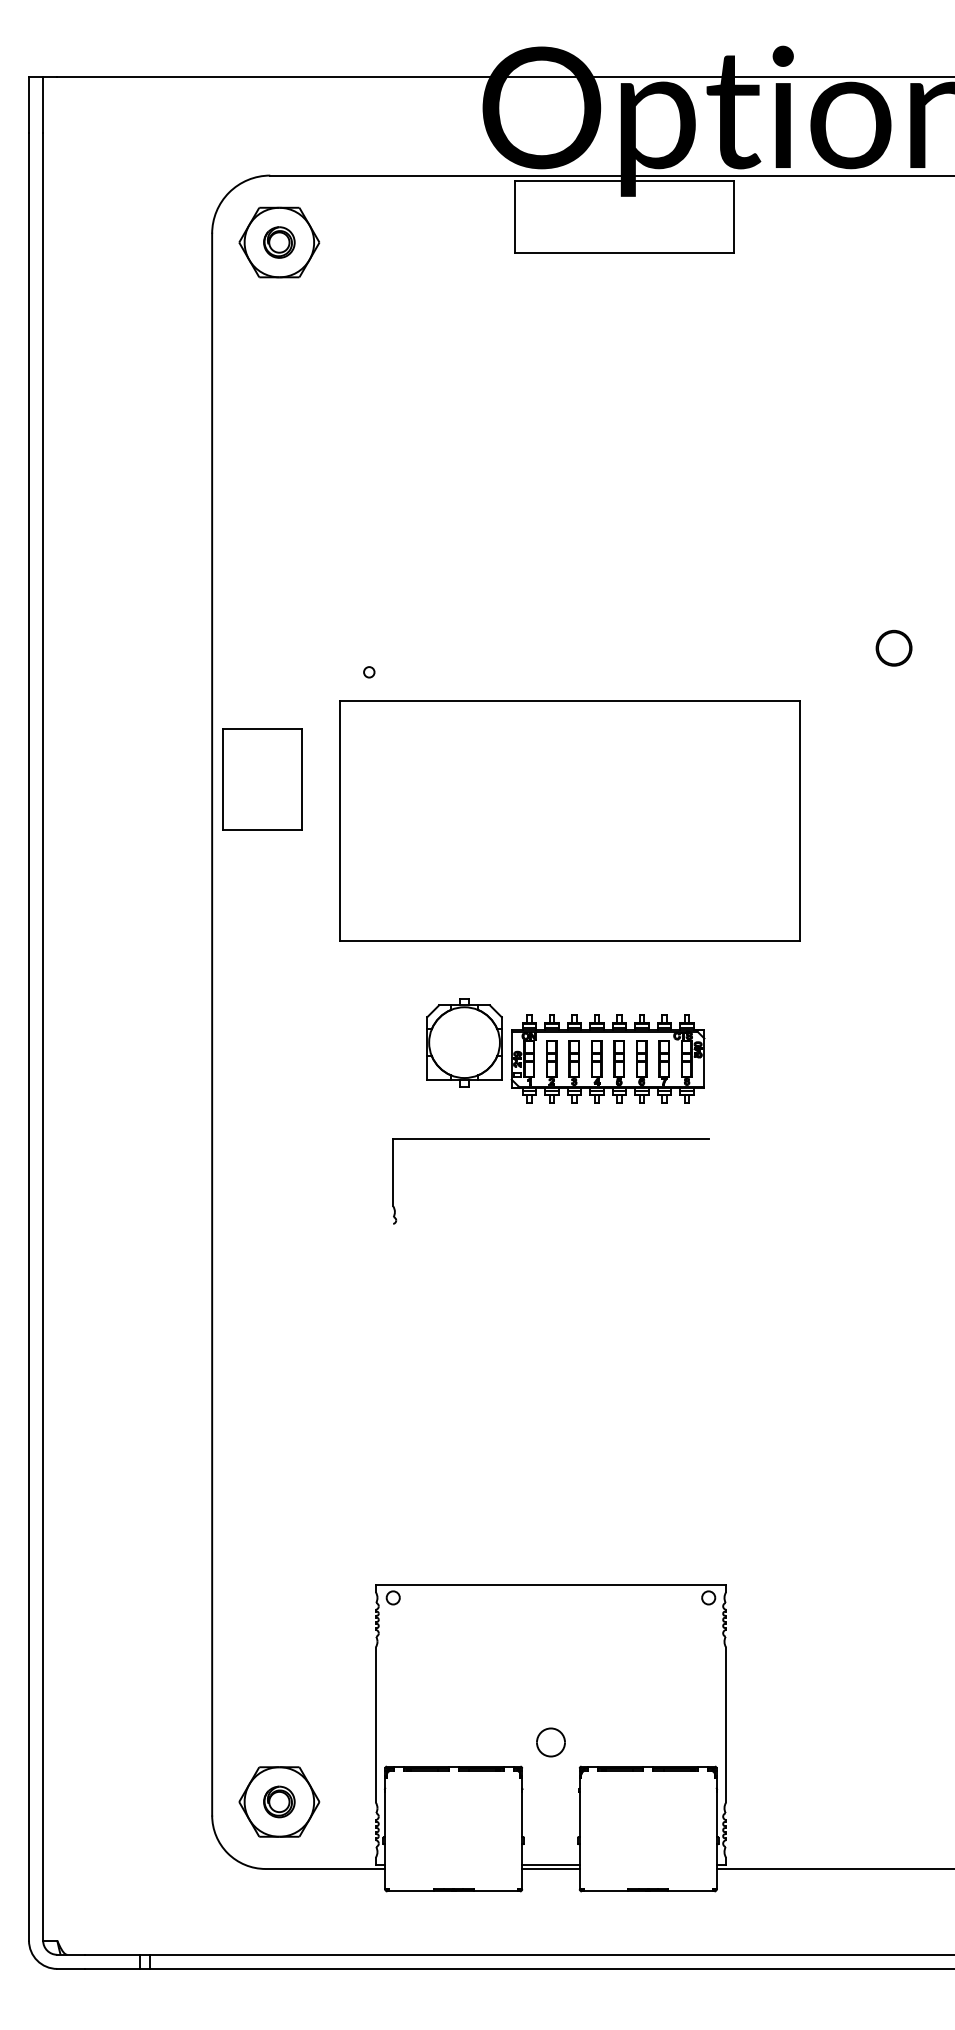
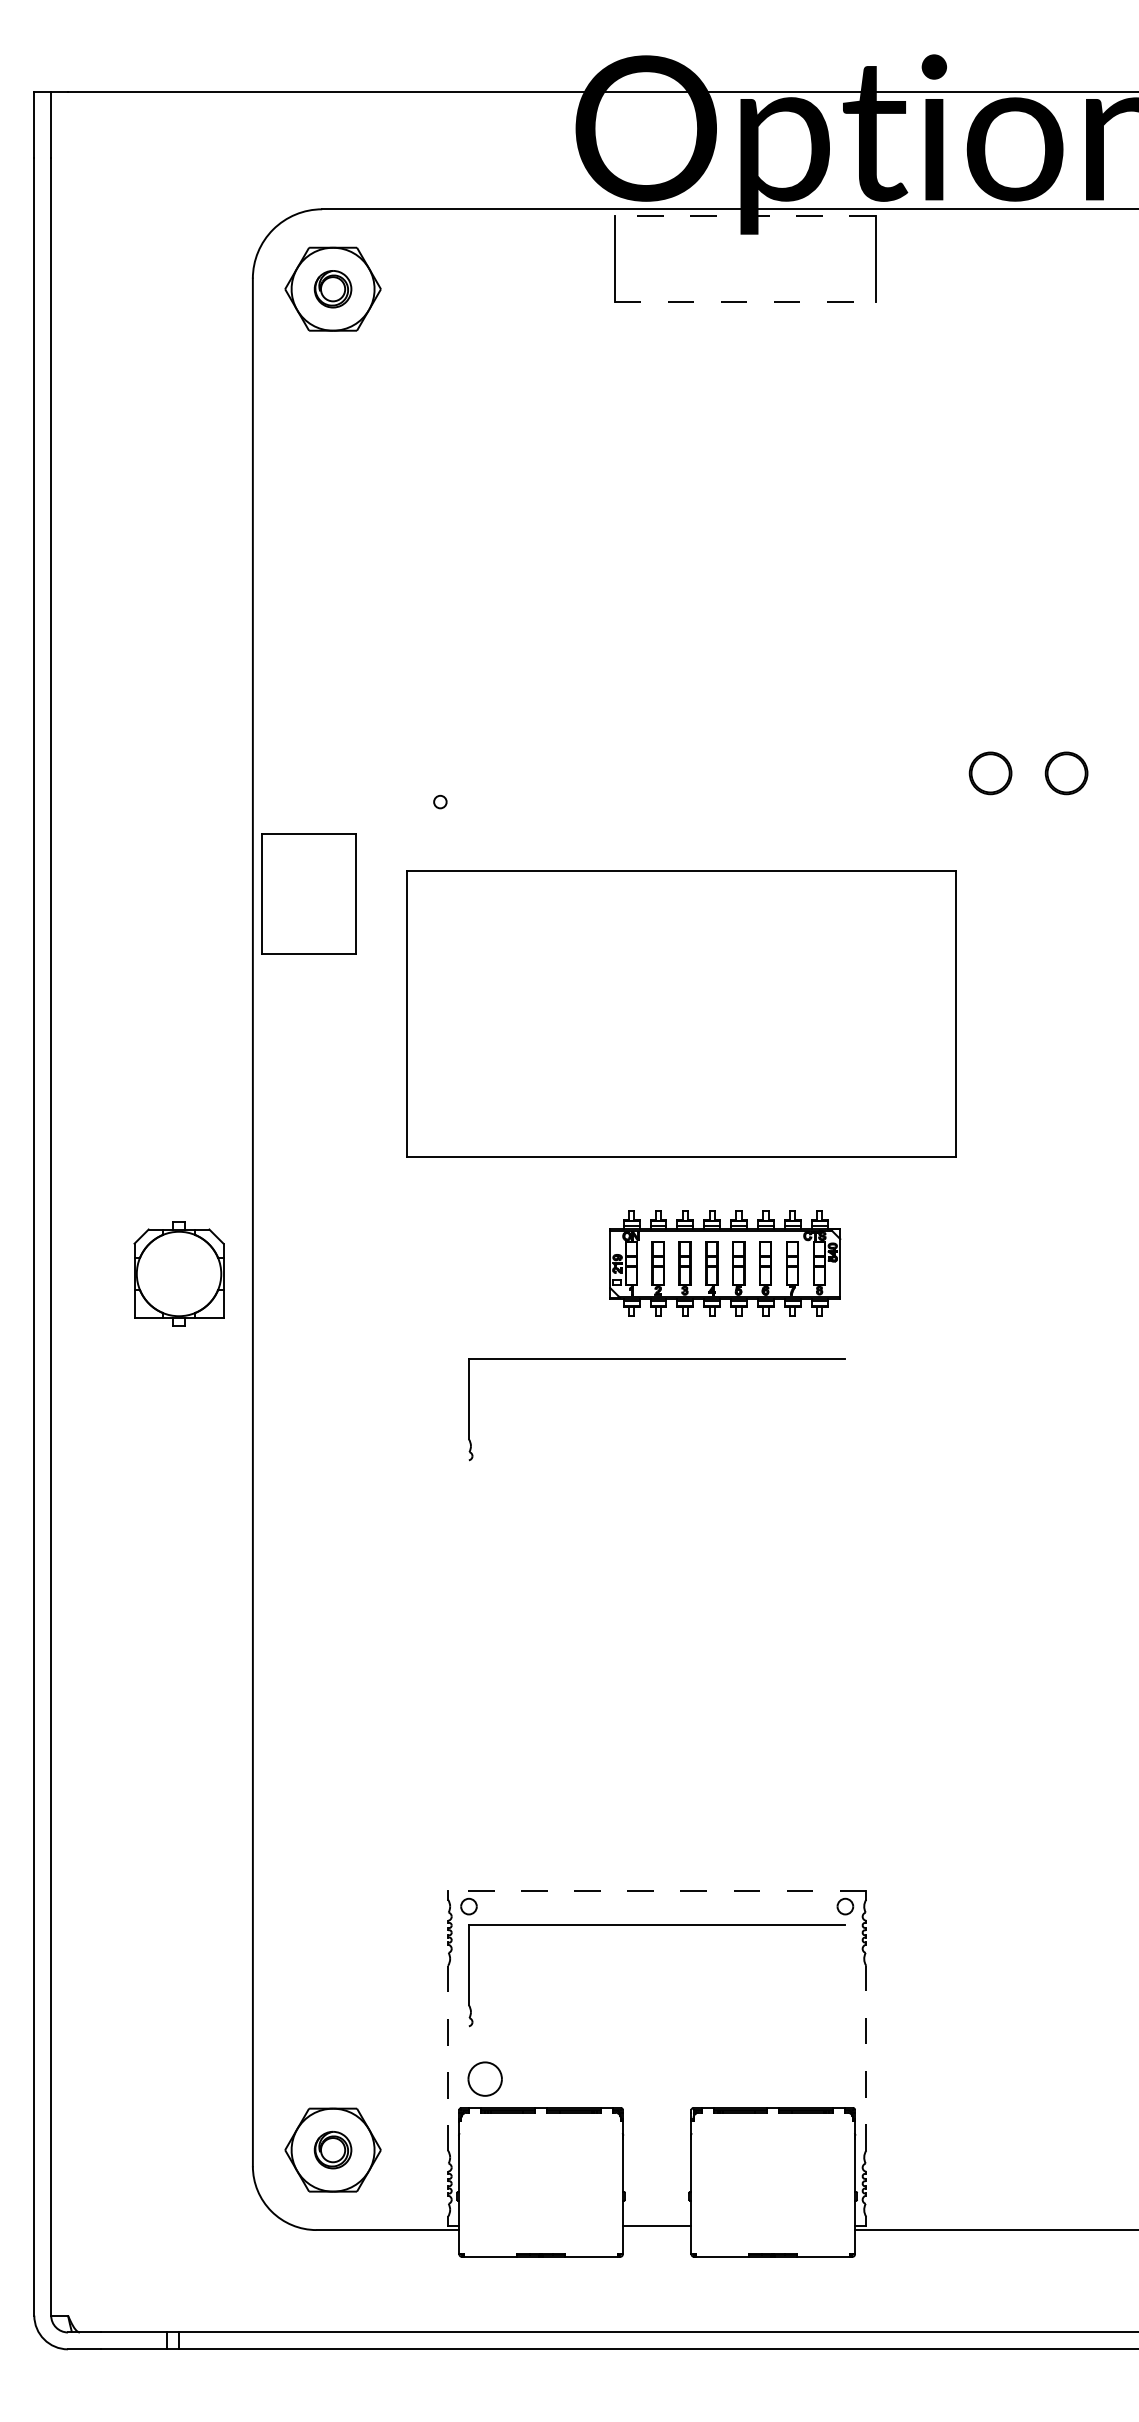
line: (624, 181) -> (745, 216), solid -> dashed
line: (624, 252) -> (745, 301), solid -> dashed
part: (830, 648) -> (990, 773), added
part: (262, 779) -> (308, 893), moved
part: (570, 820) -> (681, 1013), moved
part: (464, 1042) -> (178, 1273), moved
line: (550, 1584) -> (656, 1890), solid -> dashed
part: (550, 1613) -> (656, 1925), added
line: (726, 1724) -> (866, 2057), solid -> dashed
line: (376, 1725) -> (448, 2058), solid -> dashed
part: (550, 1741) -> (484, 2078), moved
line: (550, 1869) -> (656, 2230), removed

